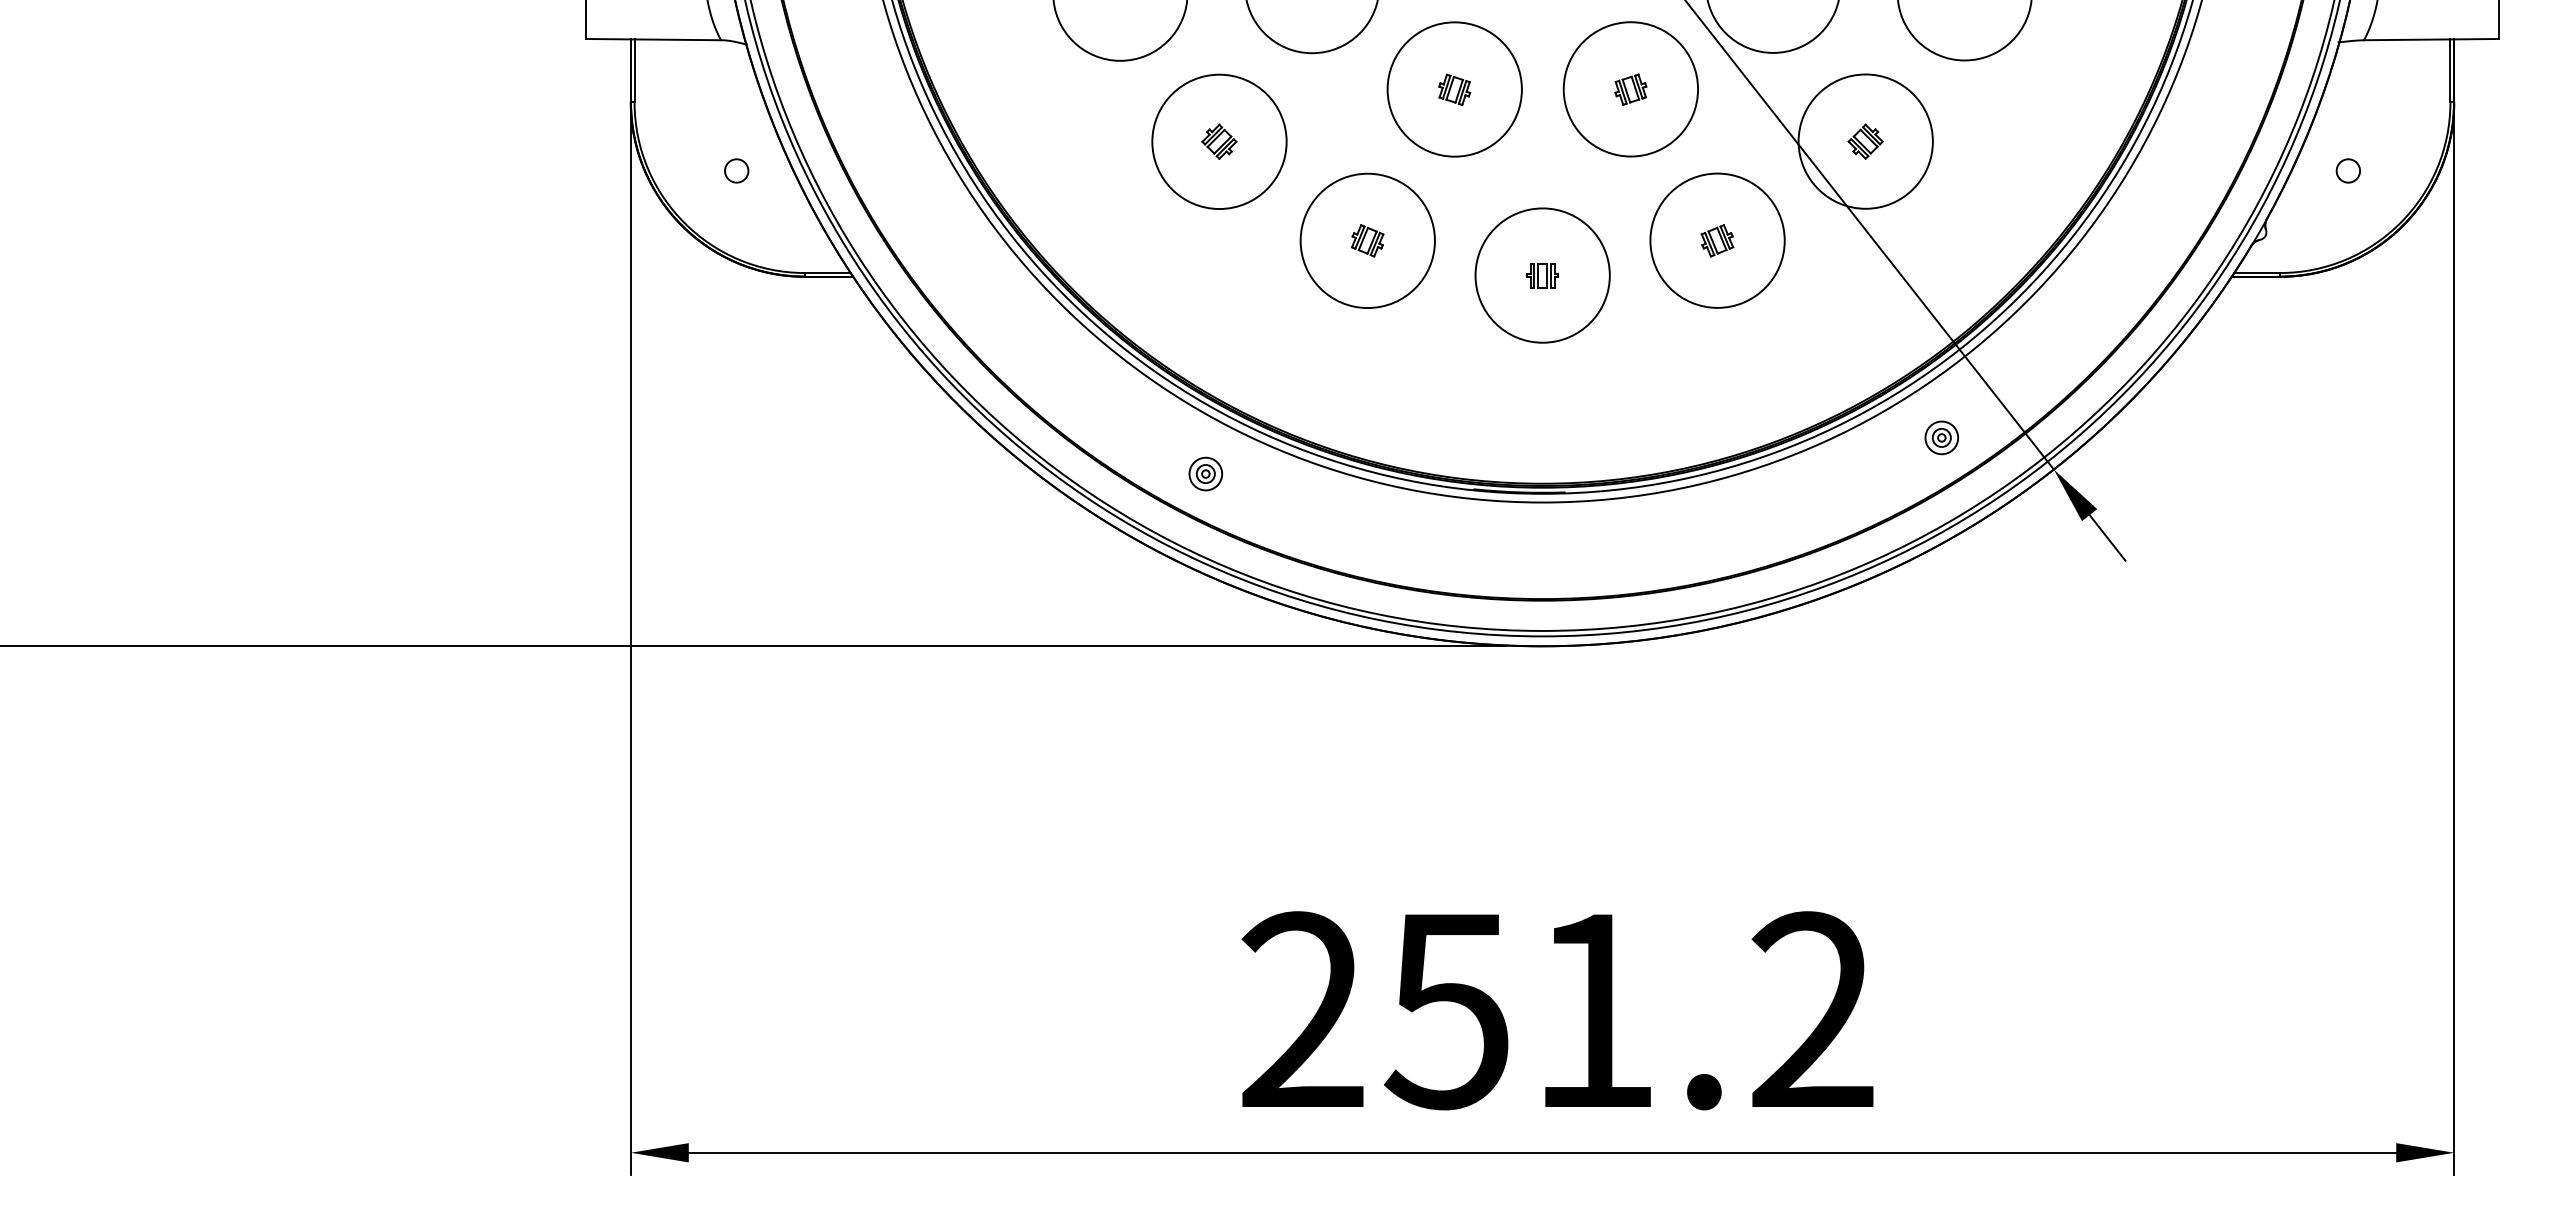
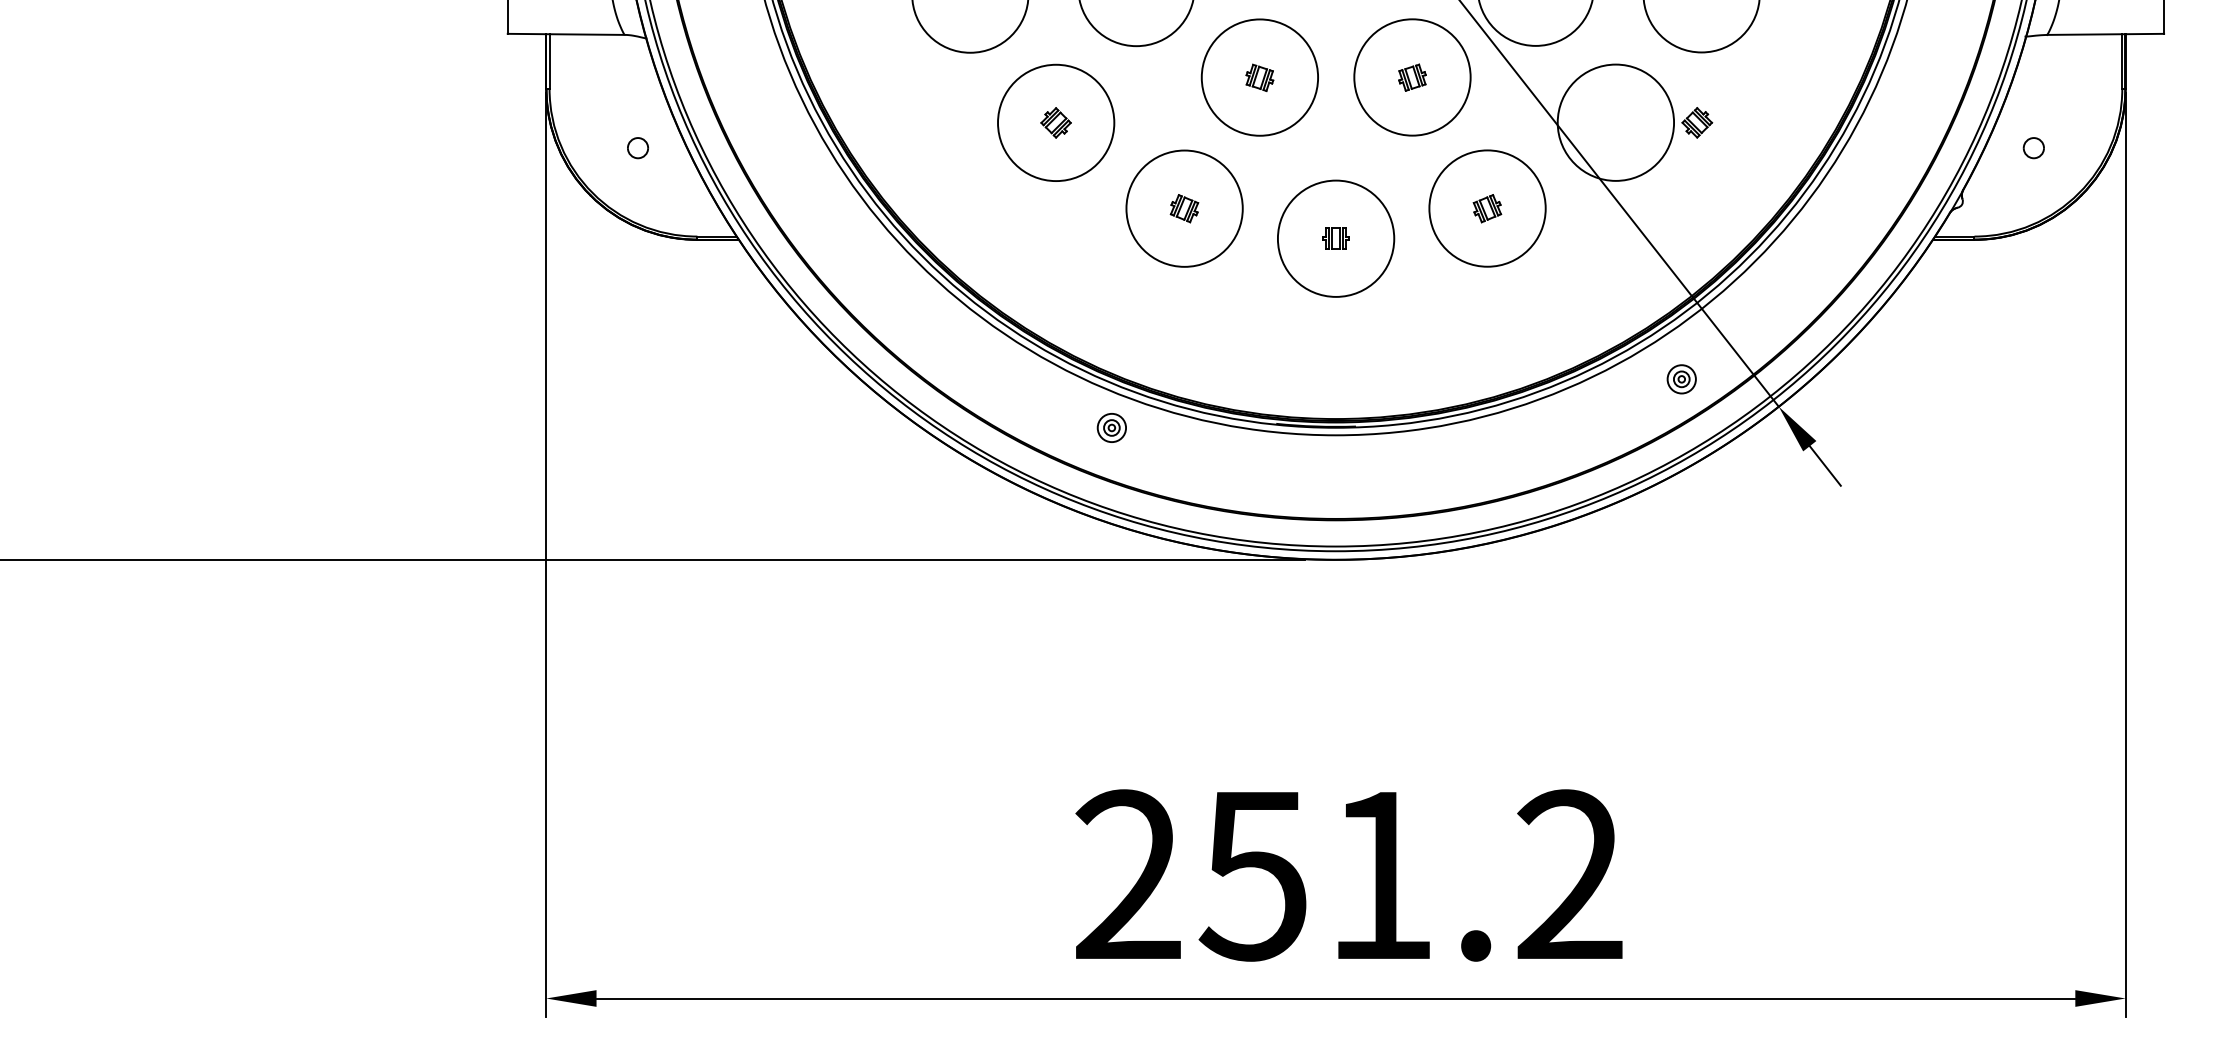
part: (1865, 141) -> (1697, 122), moved
part: (1205, 473) -> (1111, 427), moved

